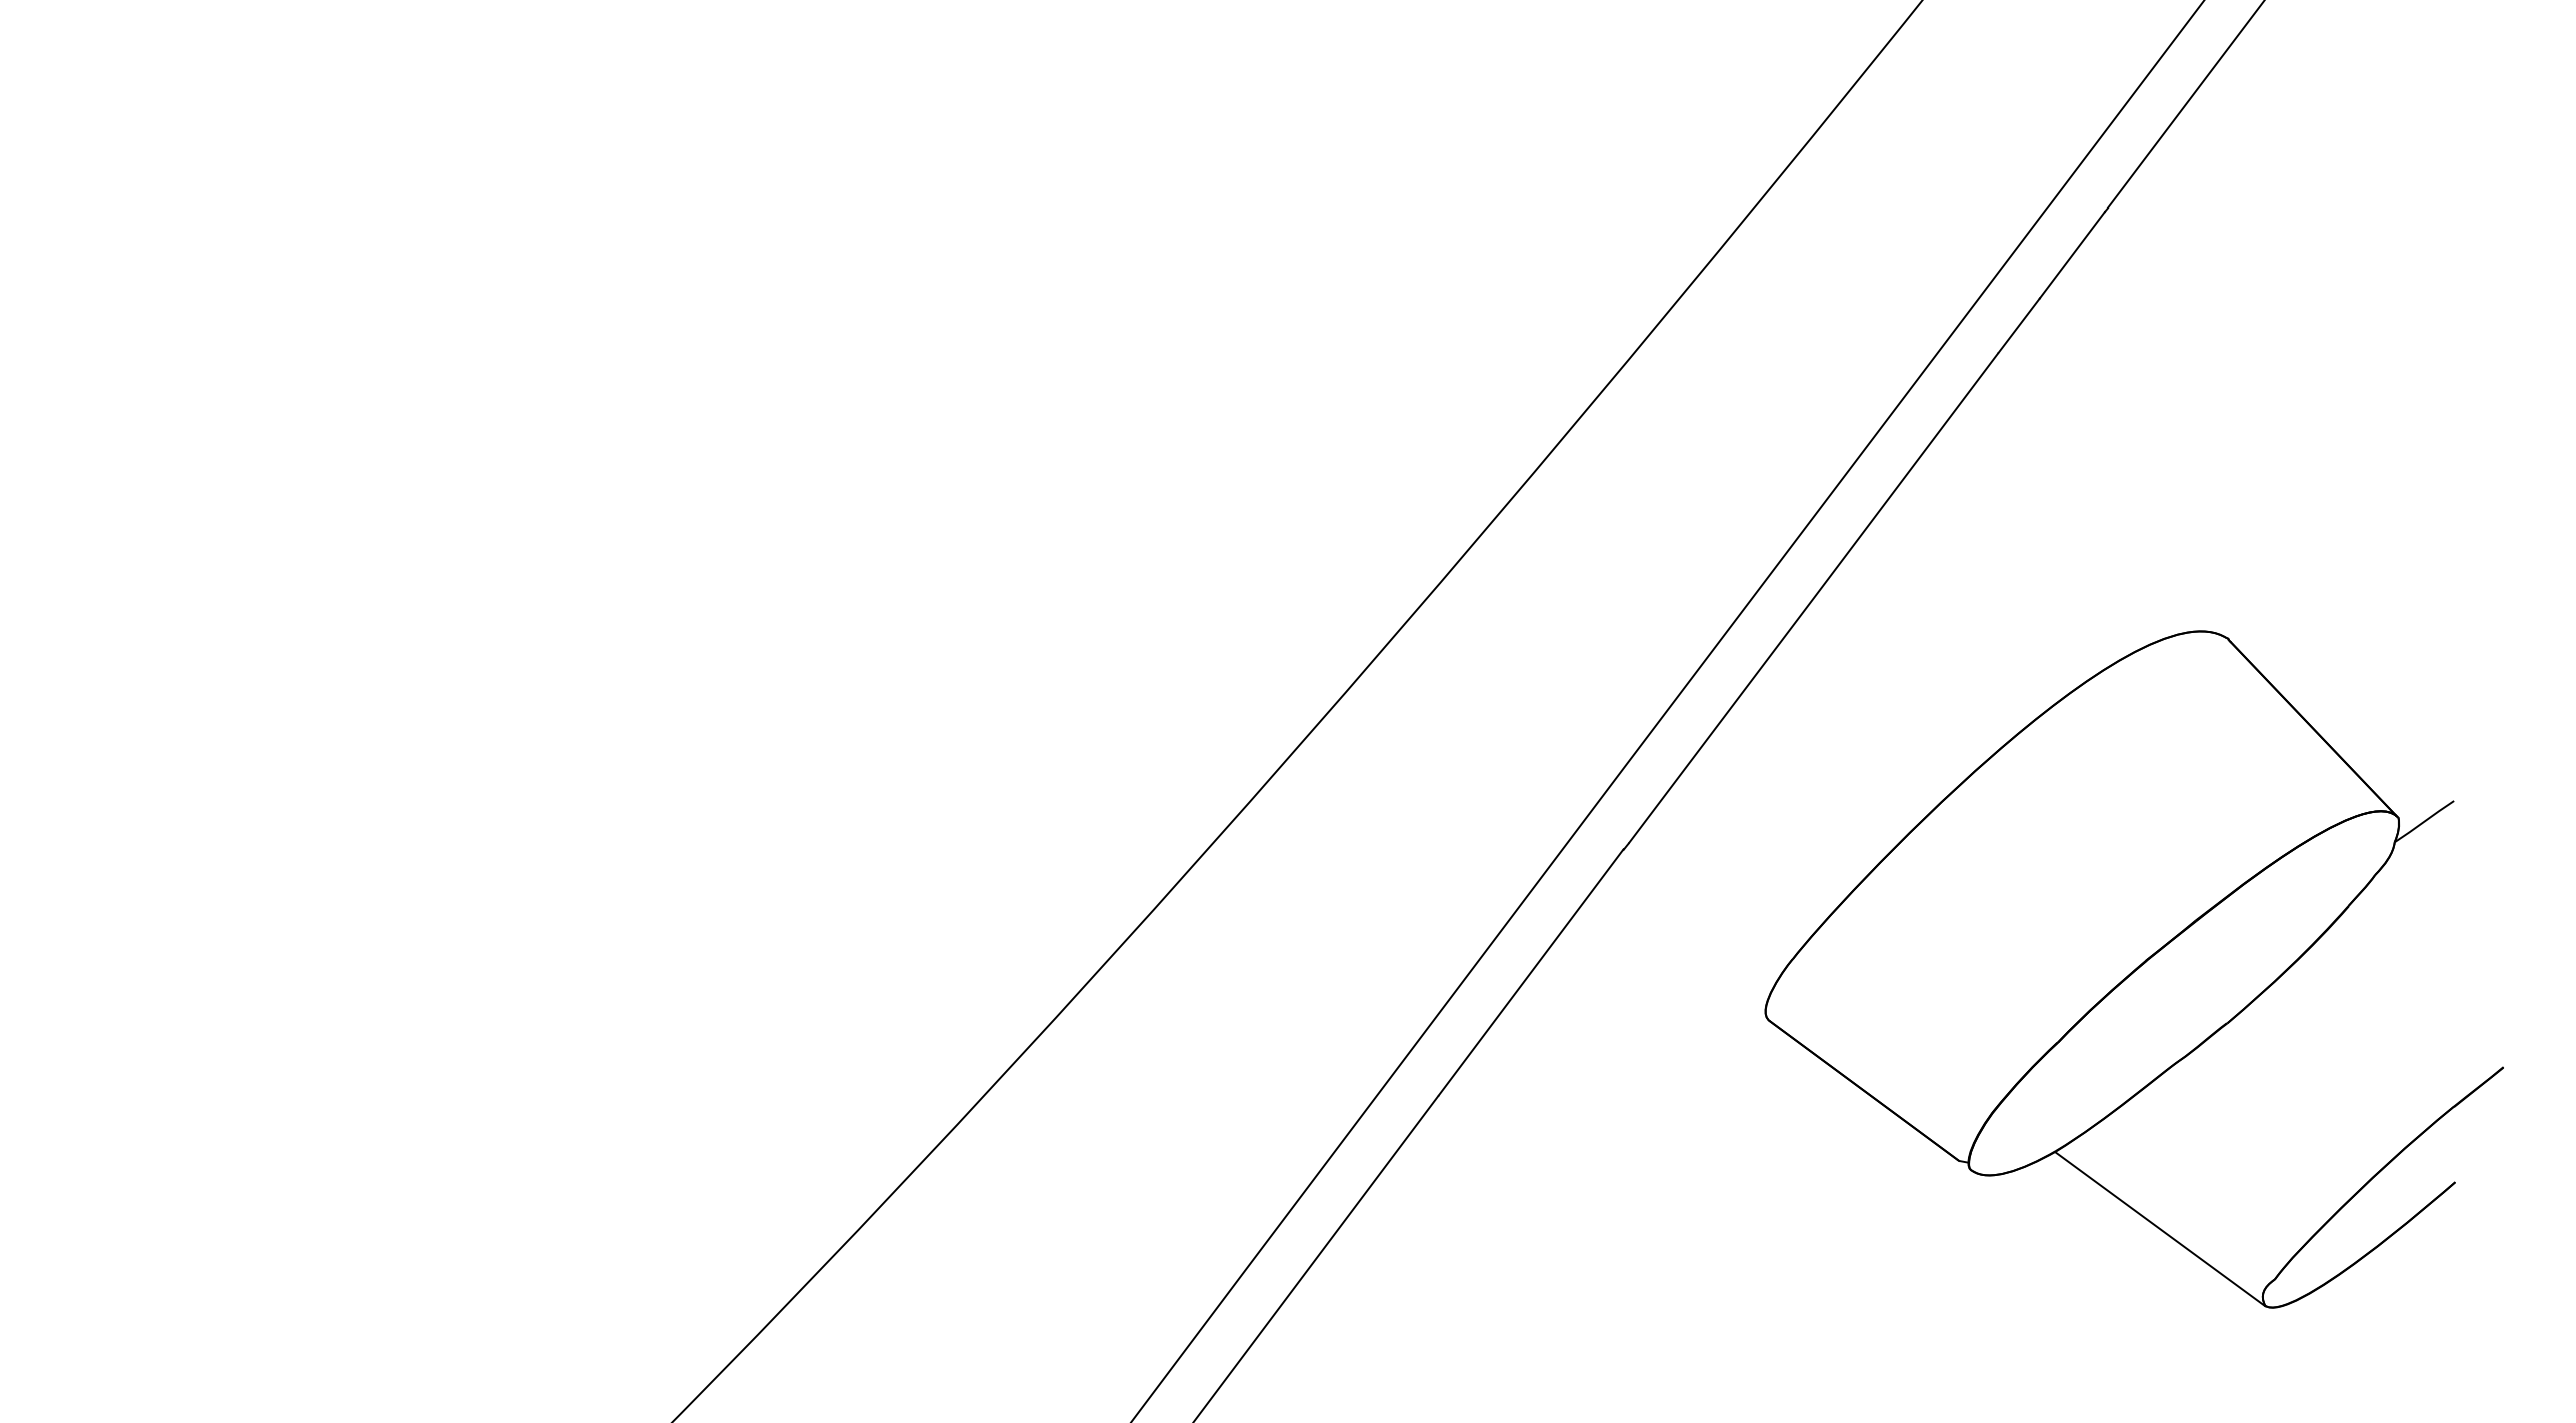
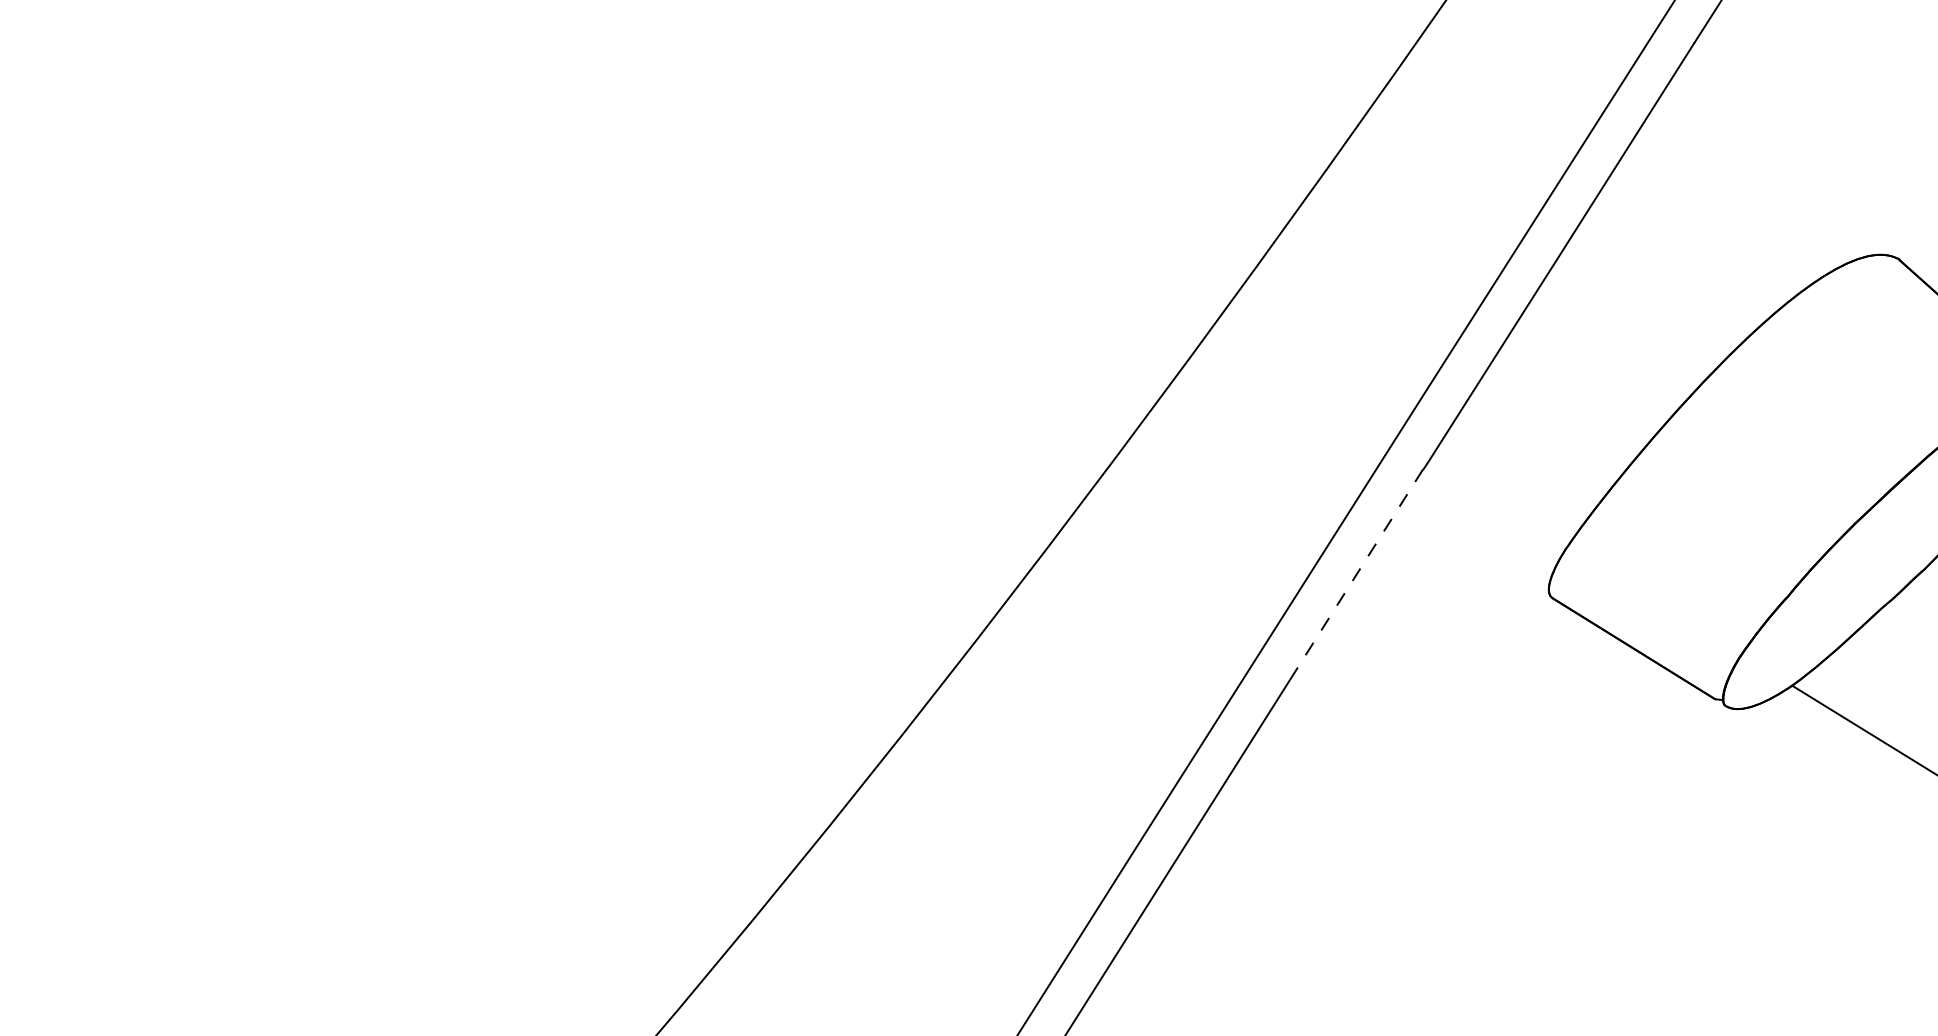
line: (1531, 972) -> (1356, 574), solid -> dashed

